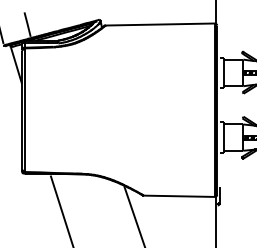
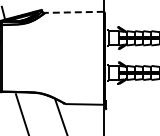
line: (160, 24) -> (74, 12), solid -> dashed

